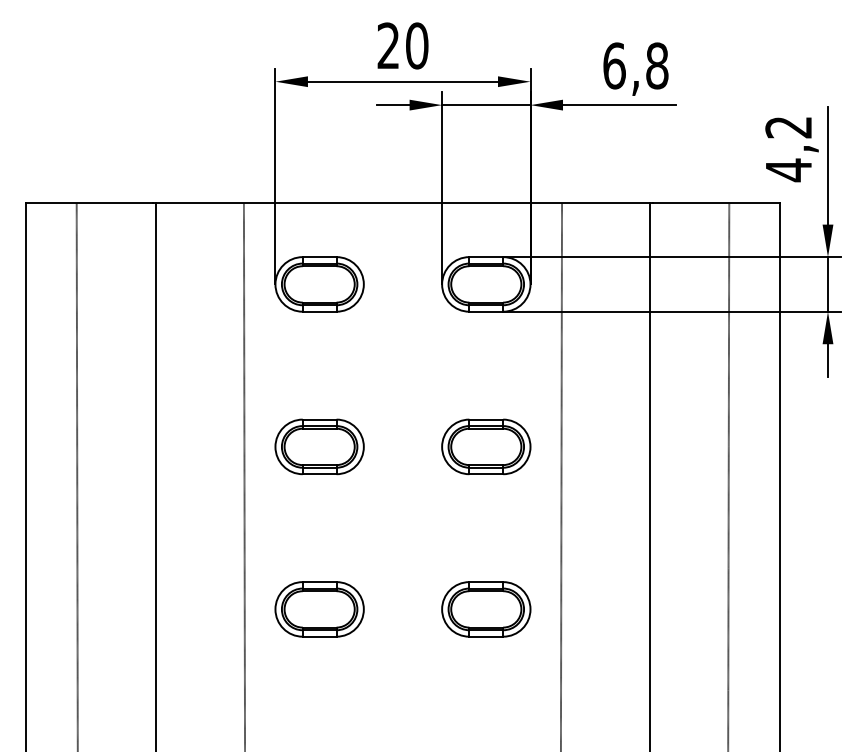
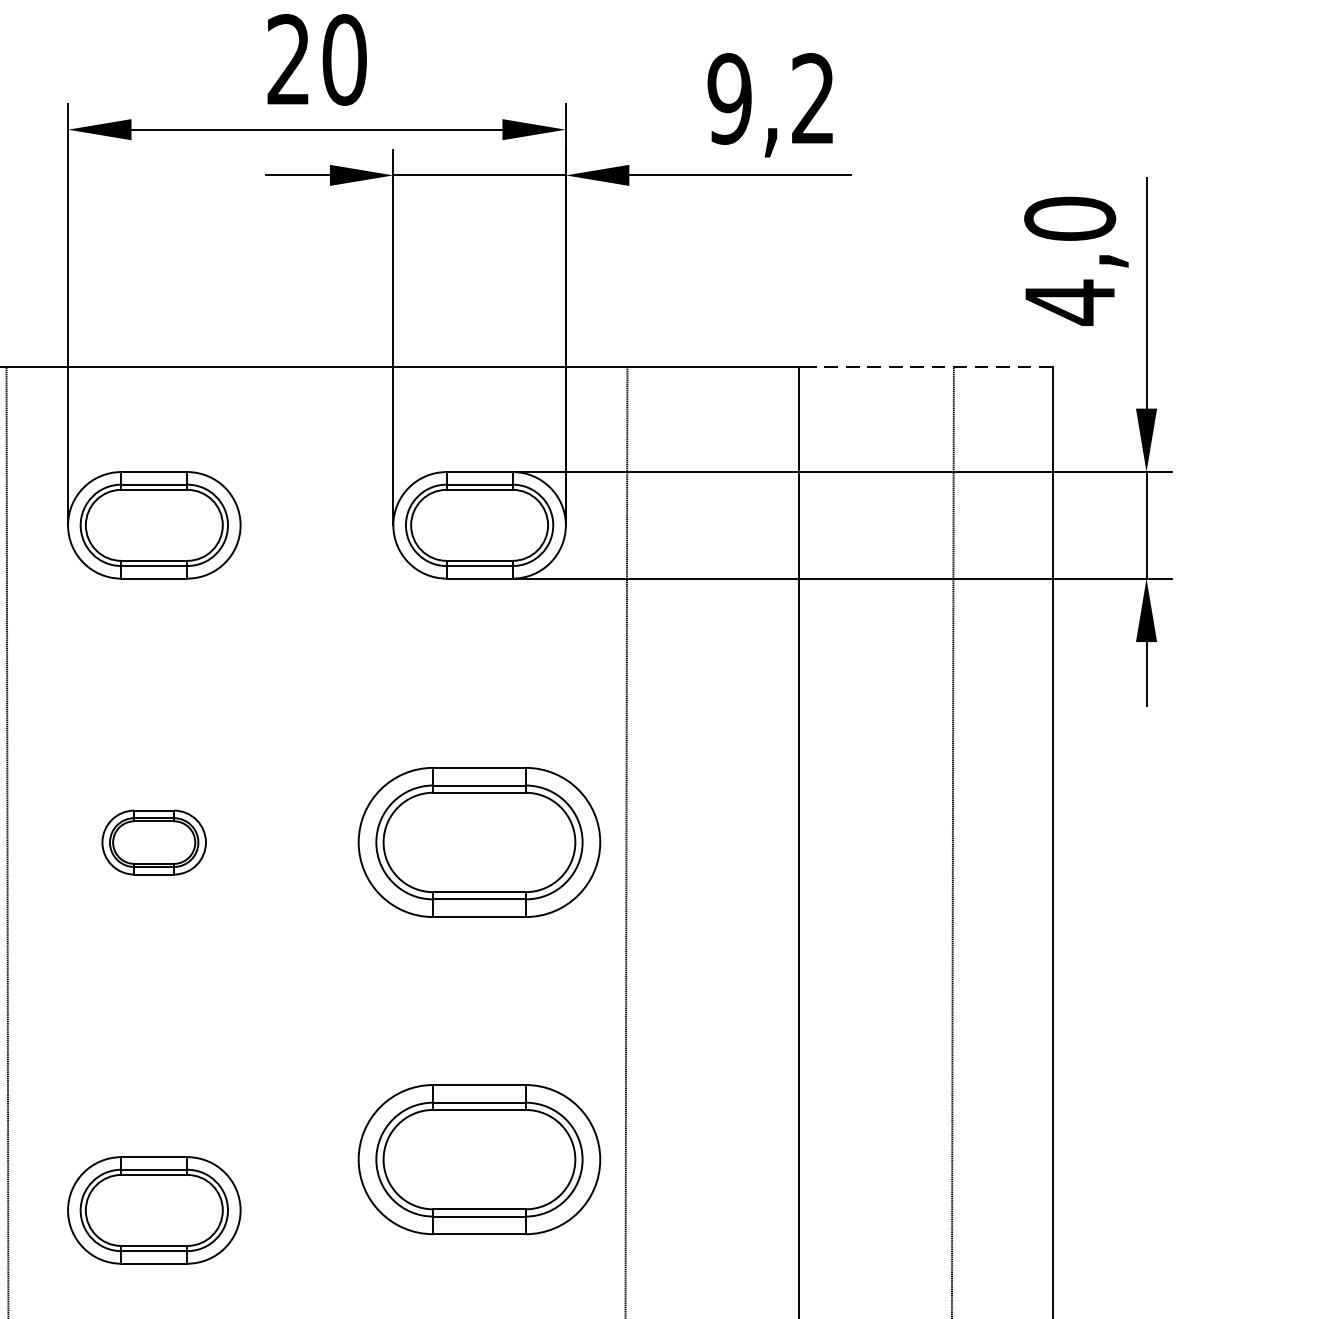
text: (635, 65) -> (770, 98), 6,8 -> 9,2
text: (788, 127) -> (1069, 219), 4,2 -> 4,0
line: (716, 203) -> (928, 367), solid -> dashed
part: (319, 446) -> (154, 841), size x0.6
part: (486, 446) -> (479, 841), size x1.4
part: (319, 609) -> (154, 1210), moved
part: (486, 609) -> (479, 1159), size x1.4

